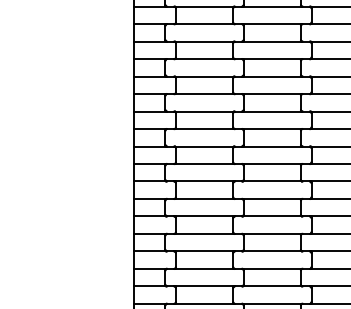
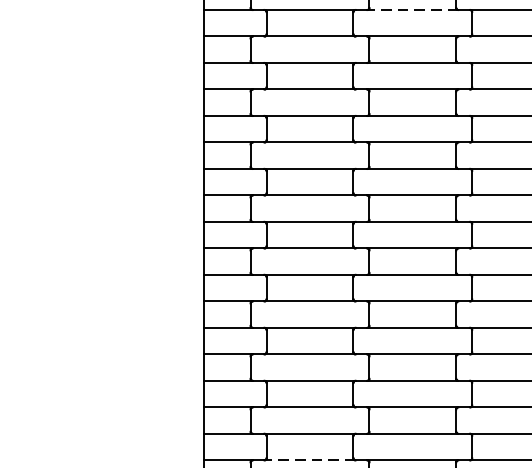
line: (271, 6) -> (411, 9), solid -> dashed
line: (204, 303) -> (309, 459), solid -> dashed

